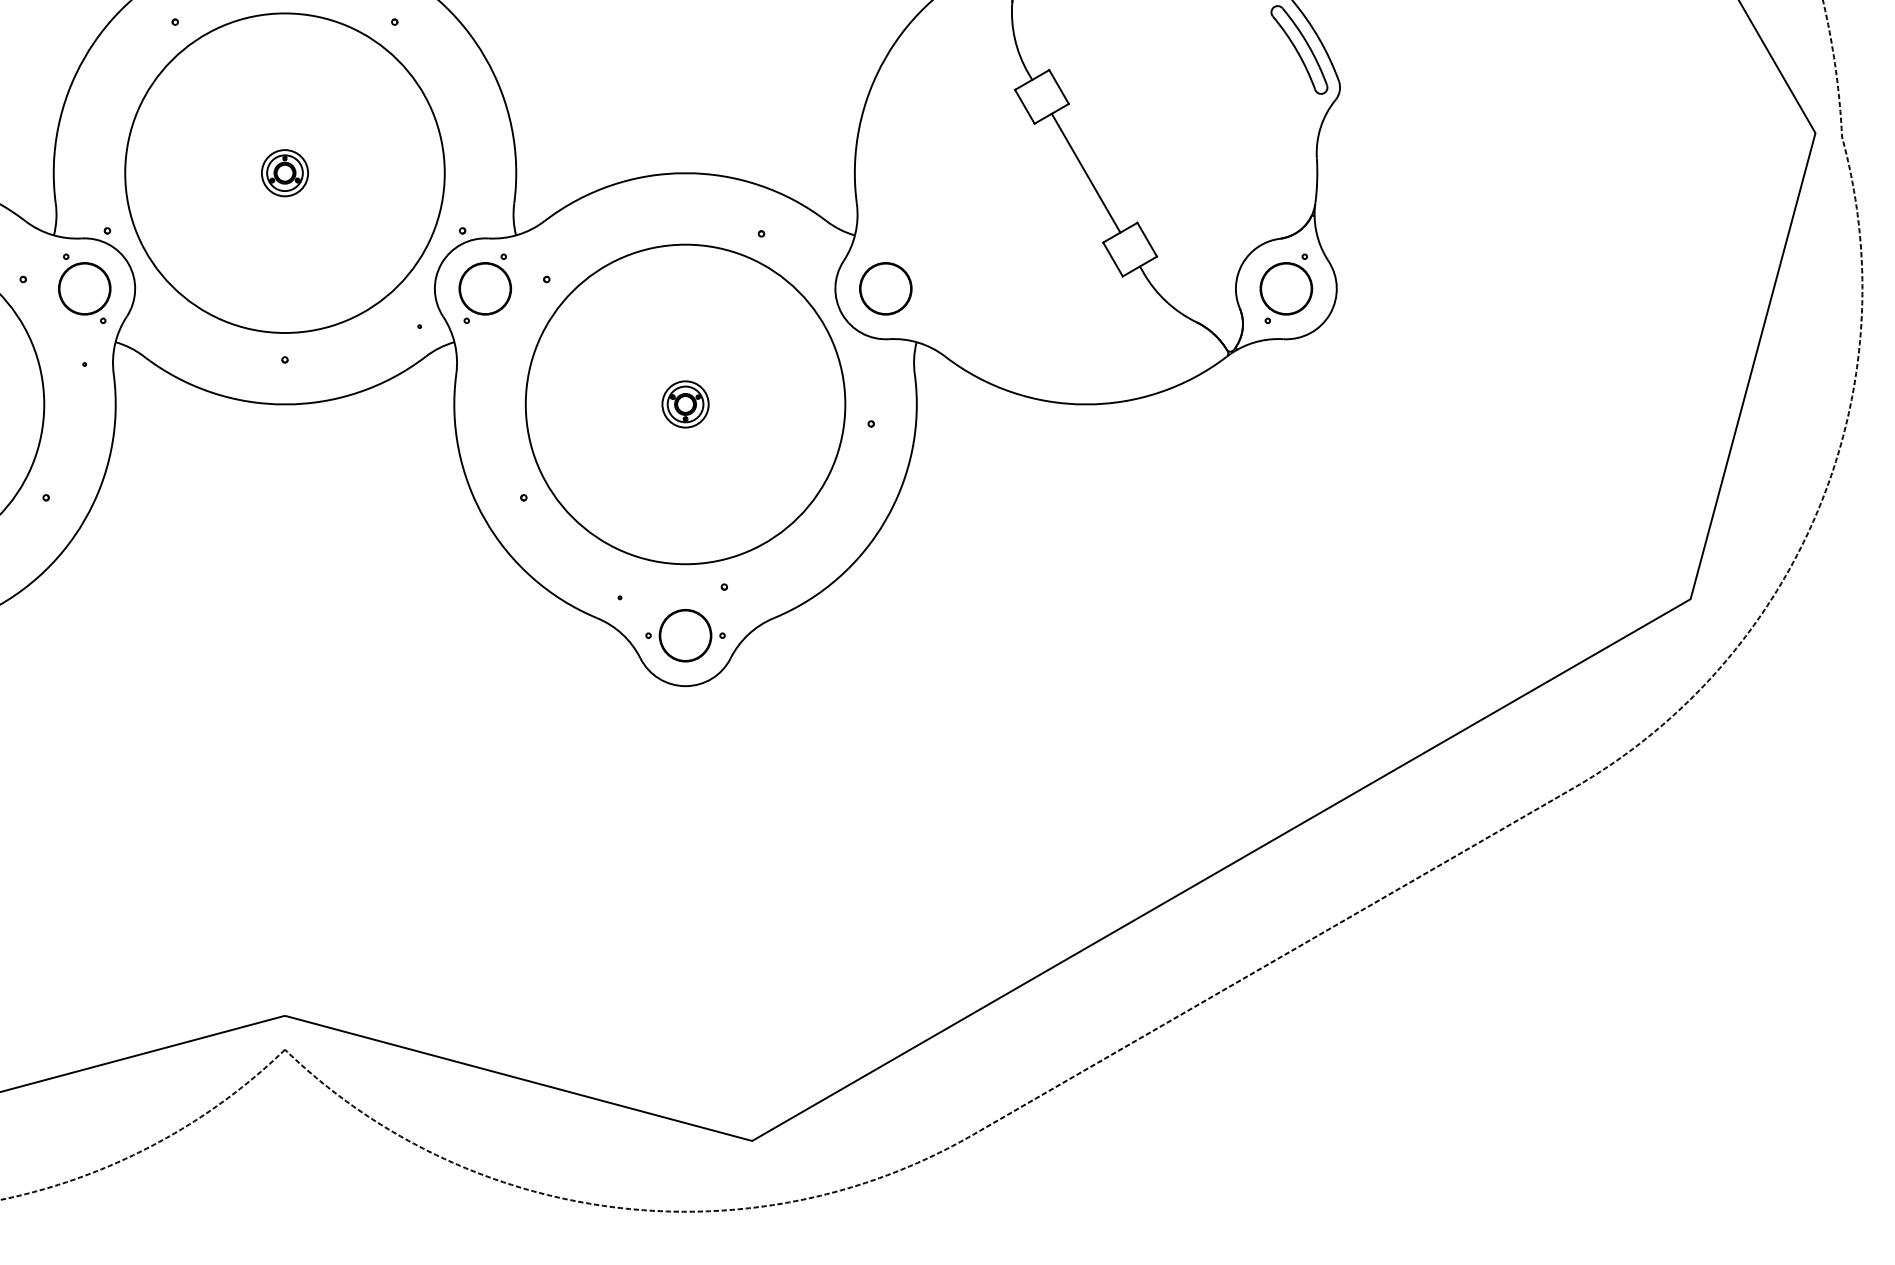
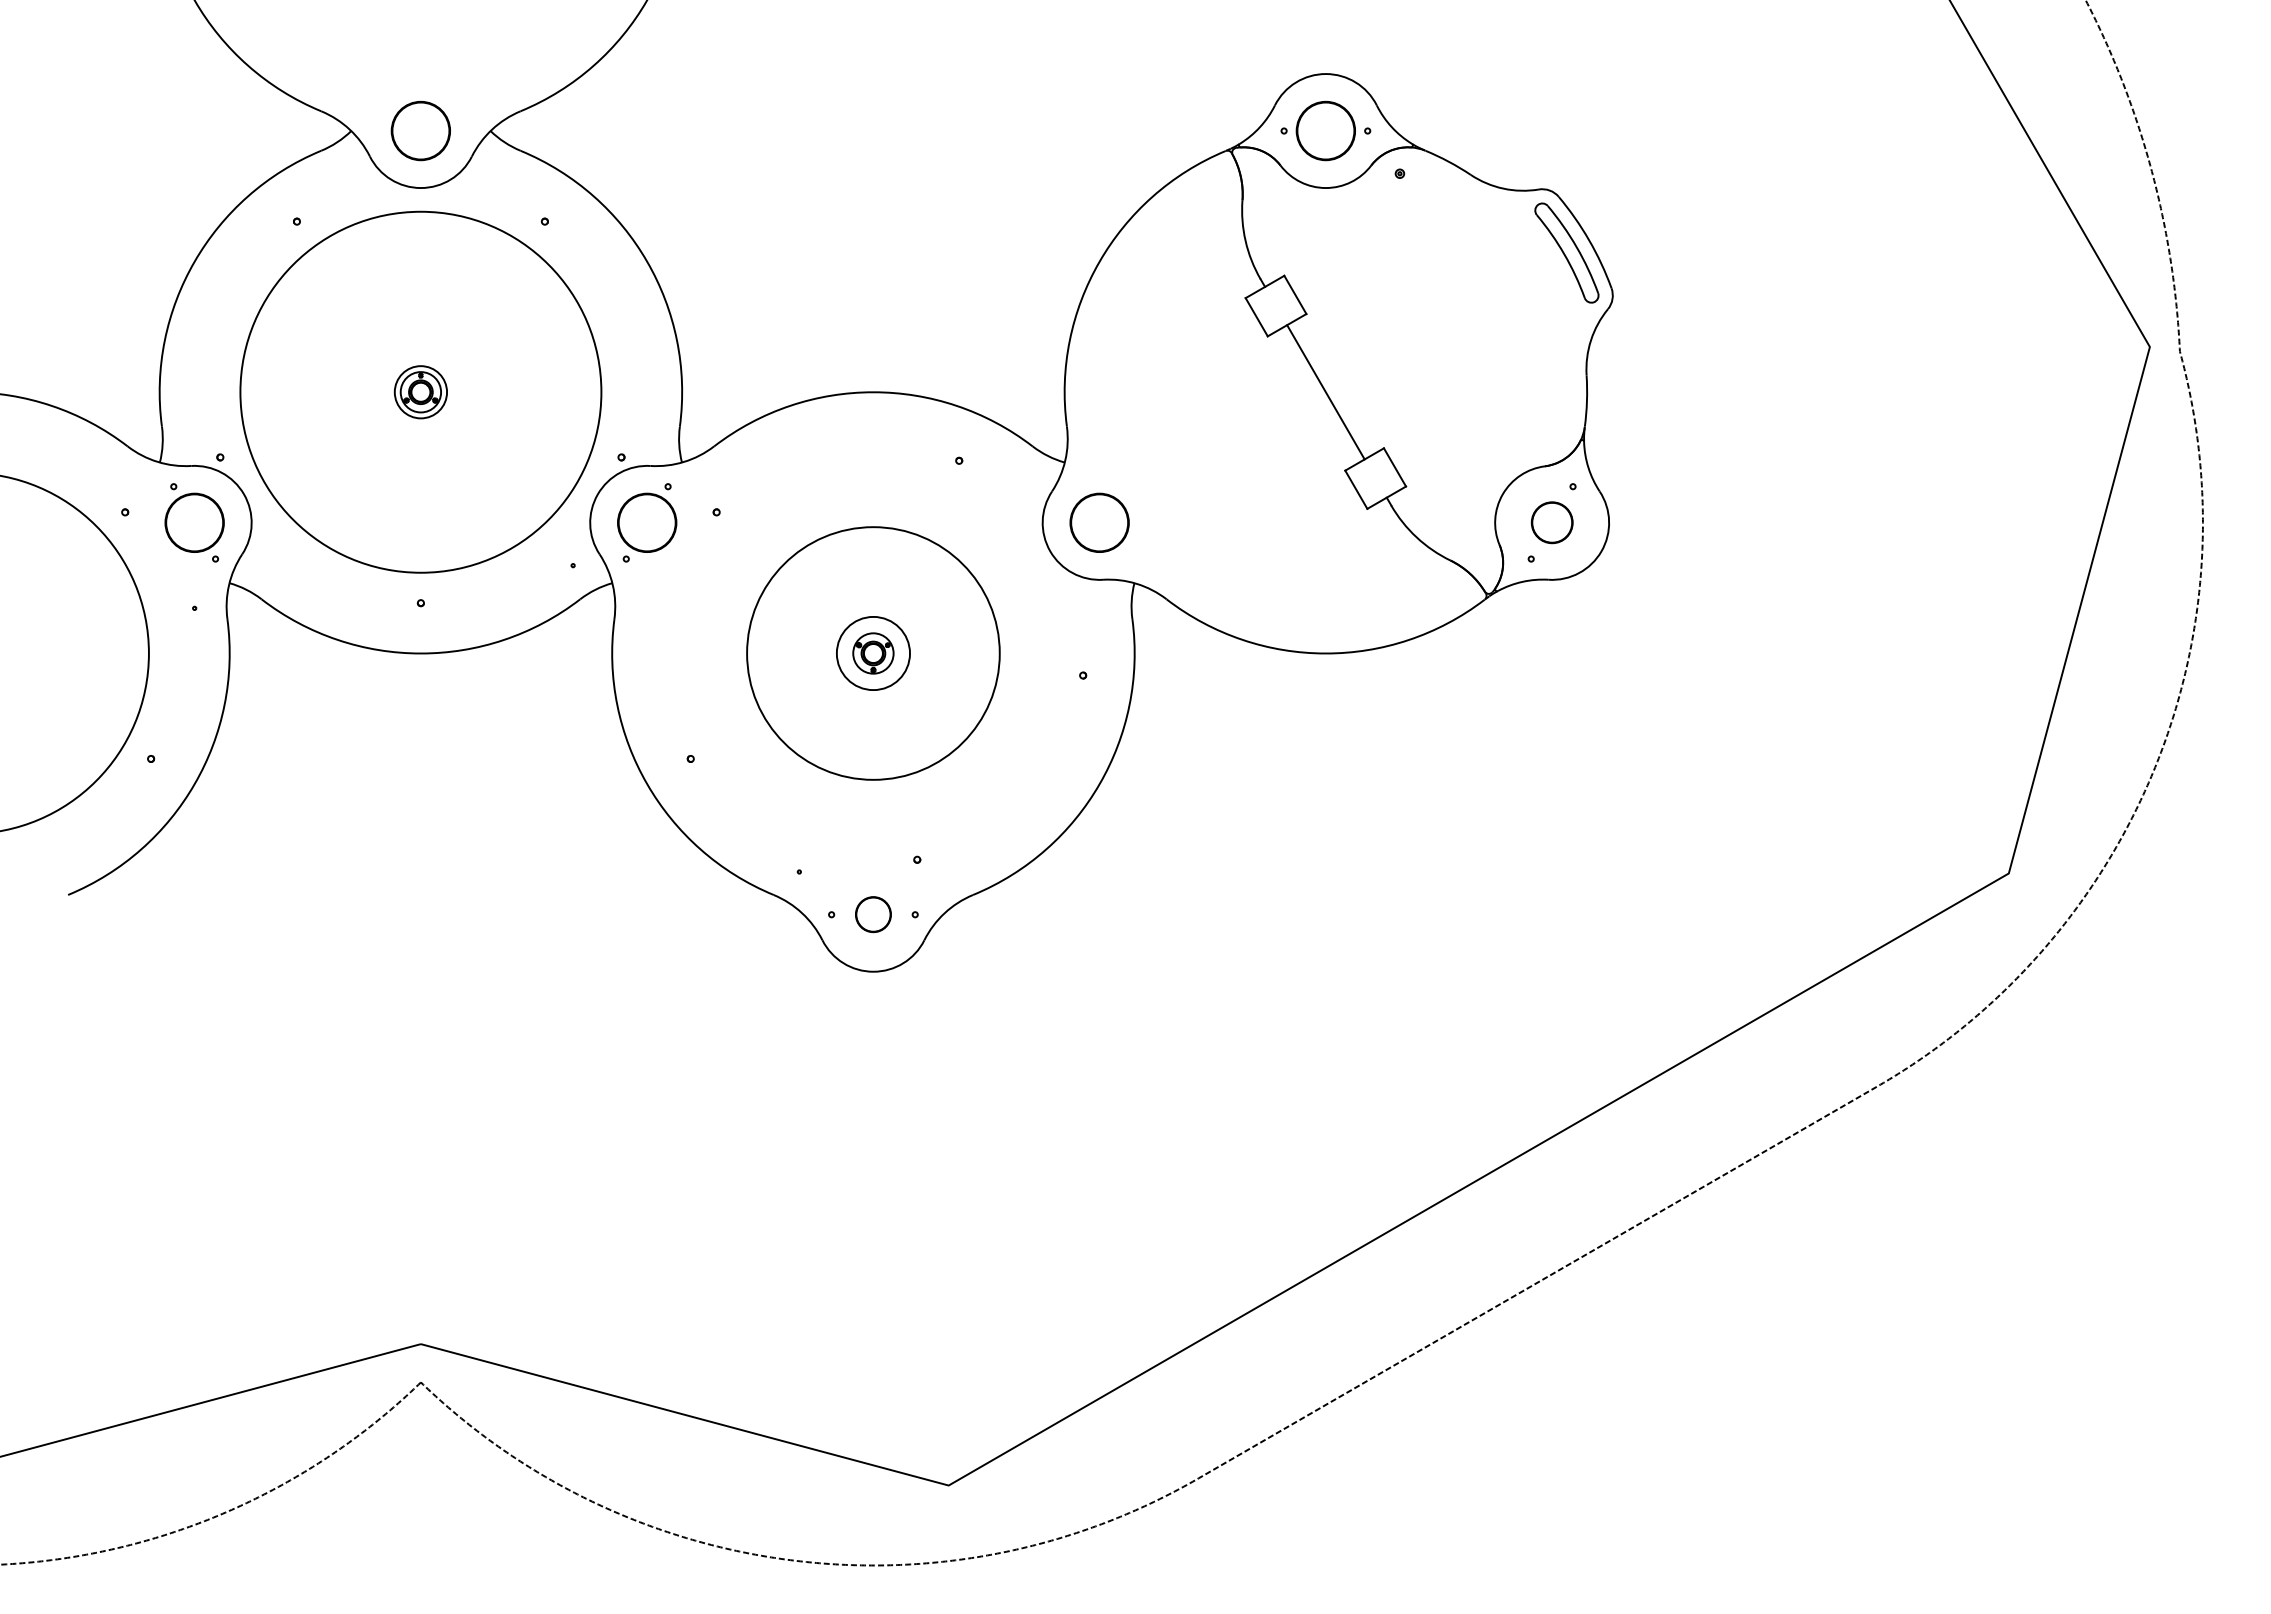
circle: (1286, 288) -> (1552, 522), size x0.7
circle: (684, 404) -> (872, 653), size x0.7
circle: (685, 404) -> (873, 653), size x1.4
circle: (685, 635) -> (873, 914), size x0.6

